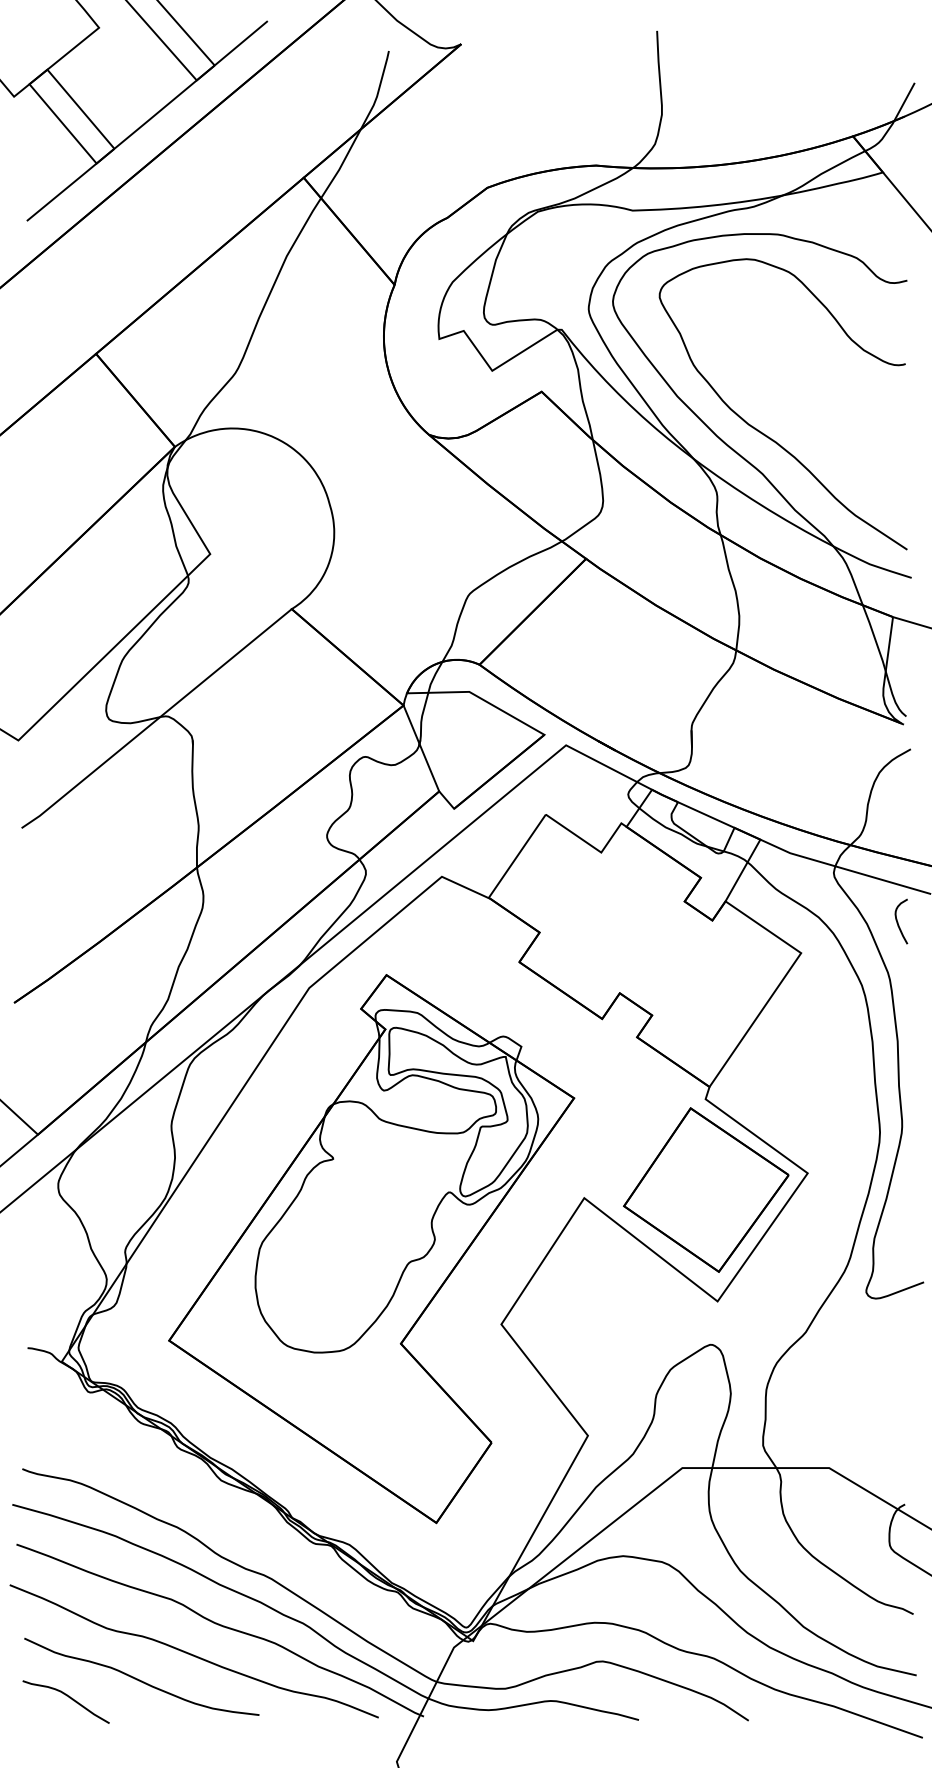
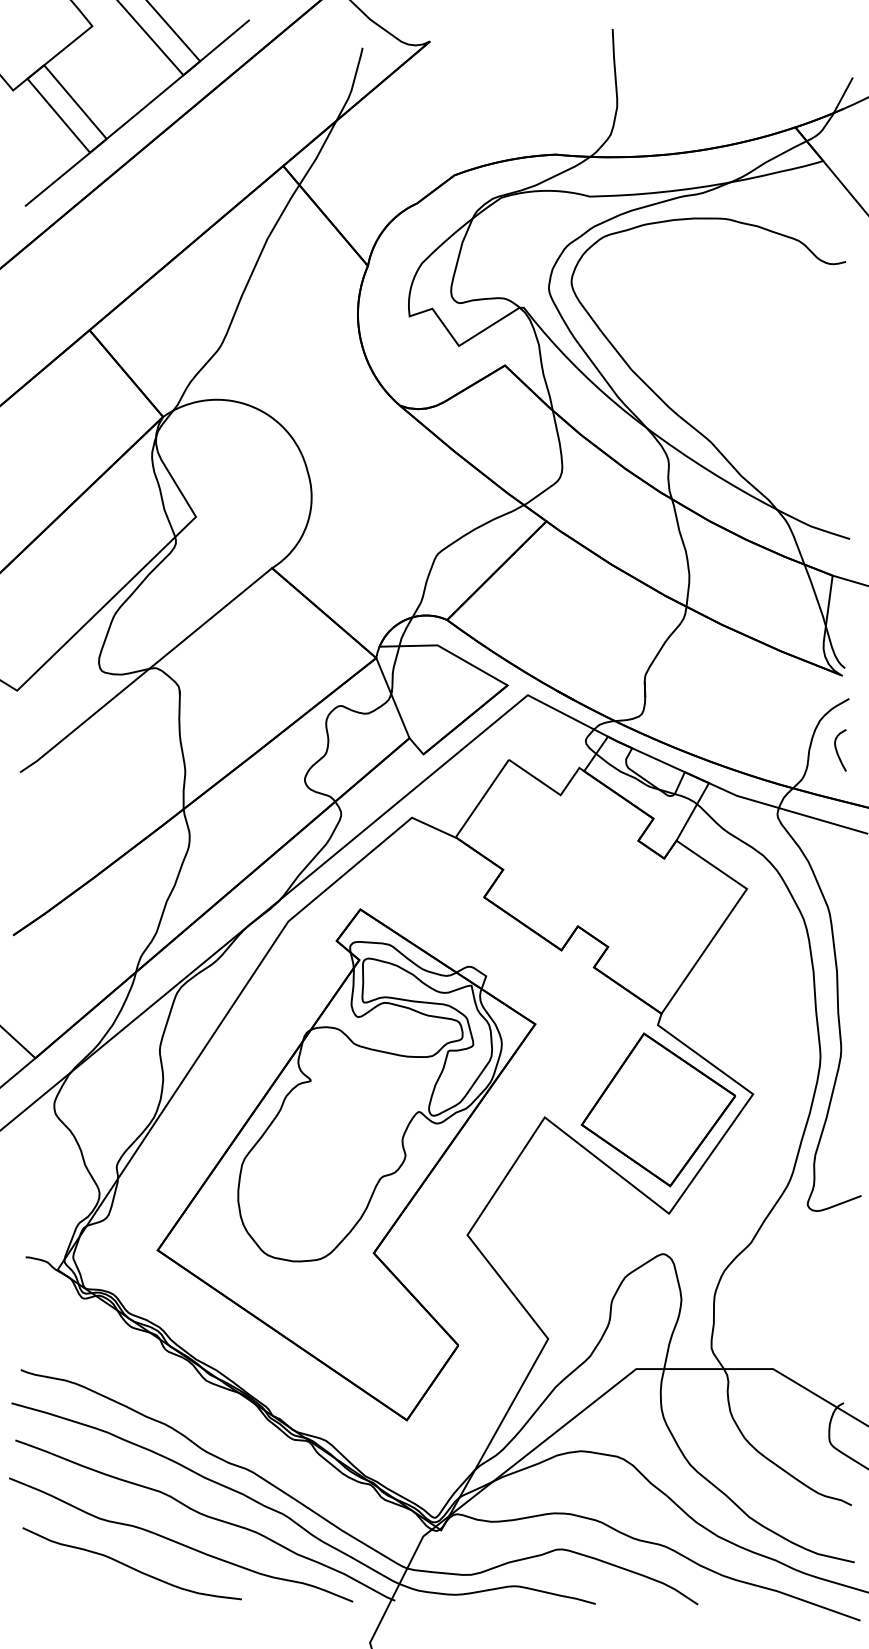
curve: (764, 433) -> (712, 404), removed
curve: (898, 922) -> (837, 751), moved
curve: (68, 1697) -> (63, 1583), removed

